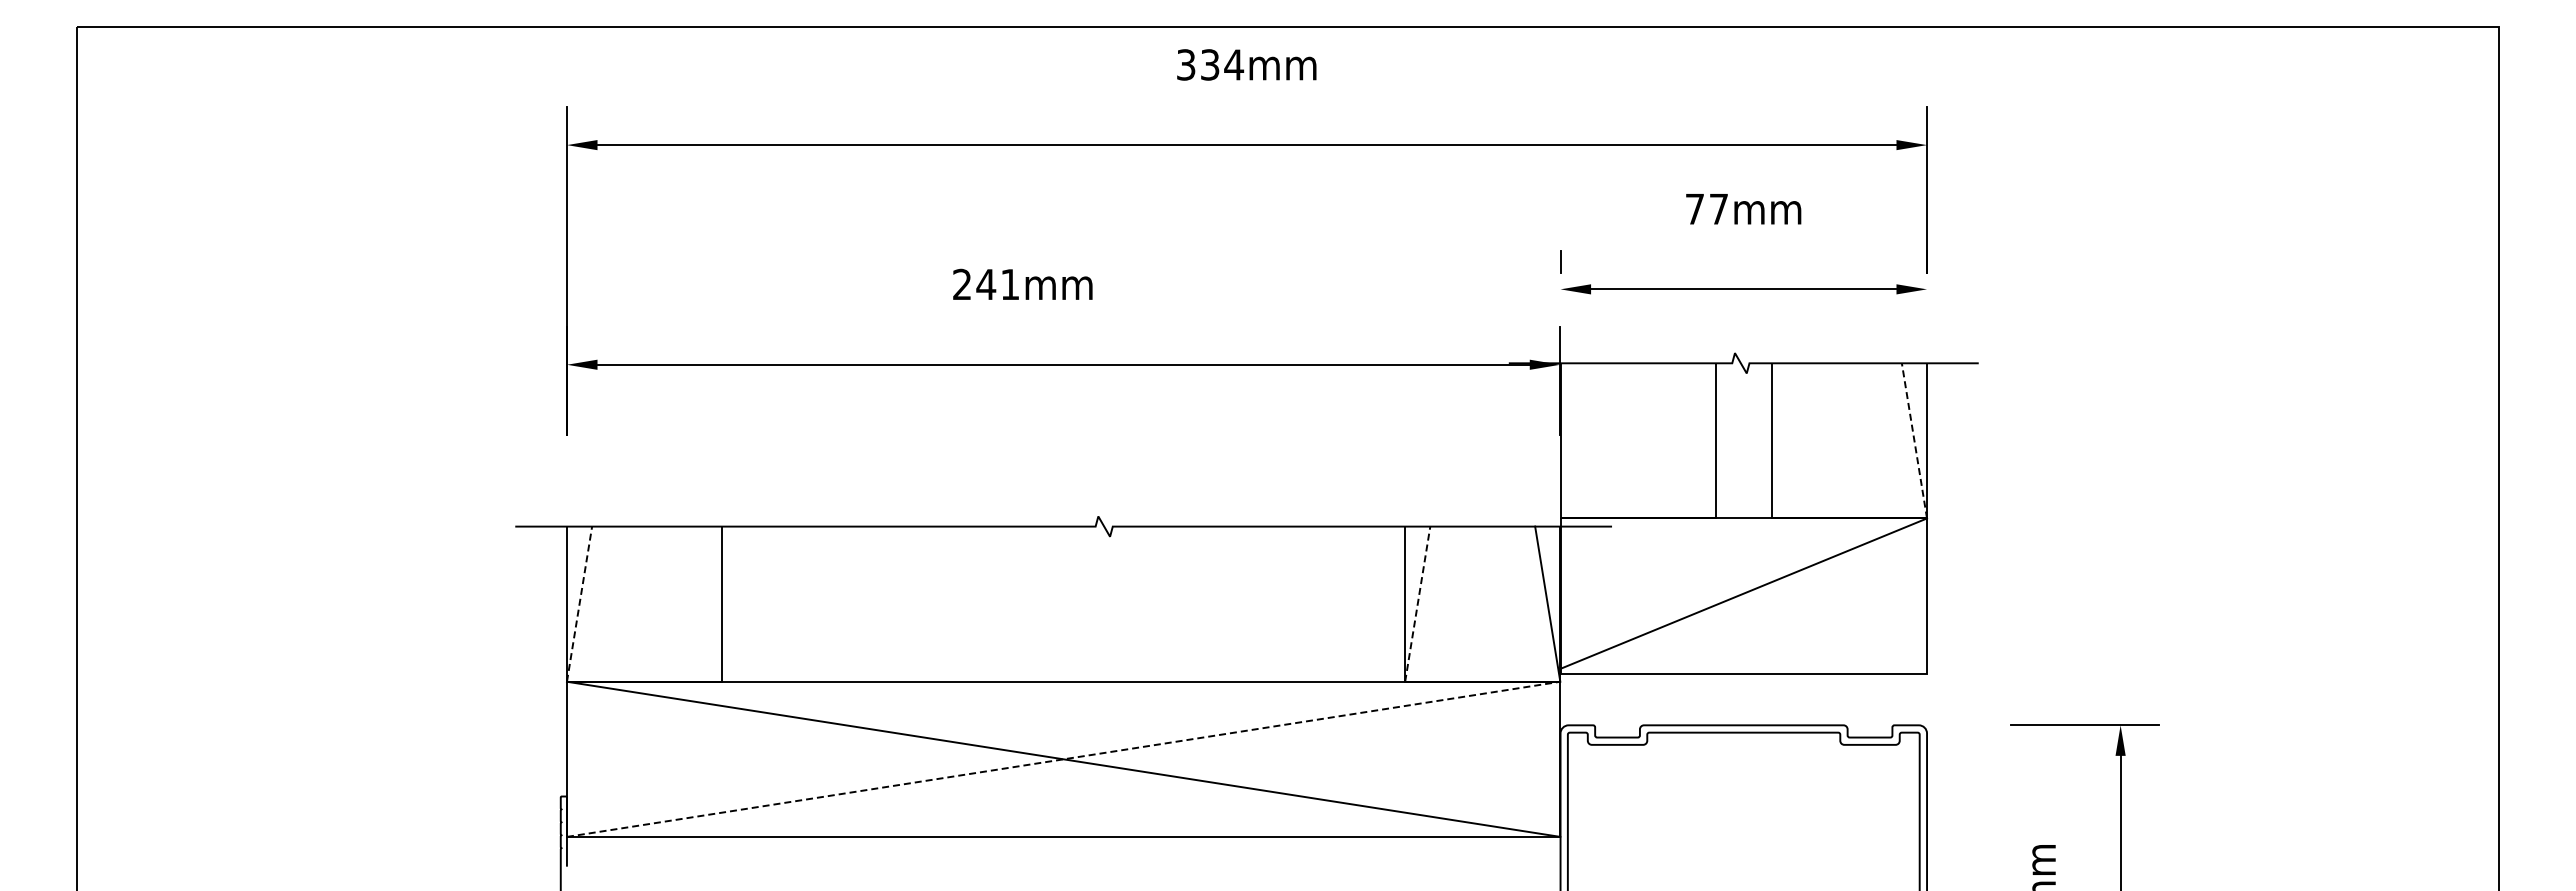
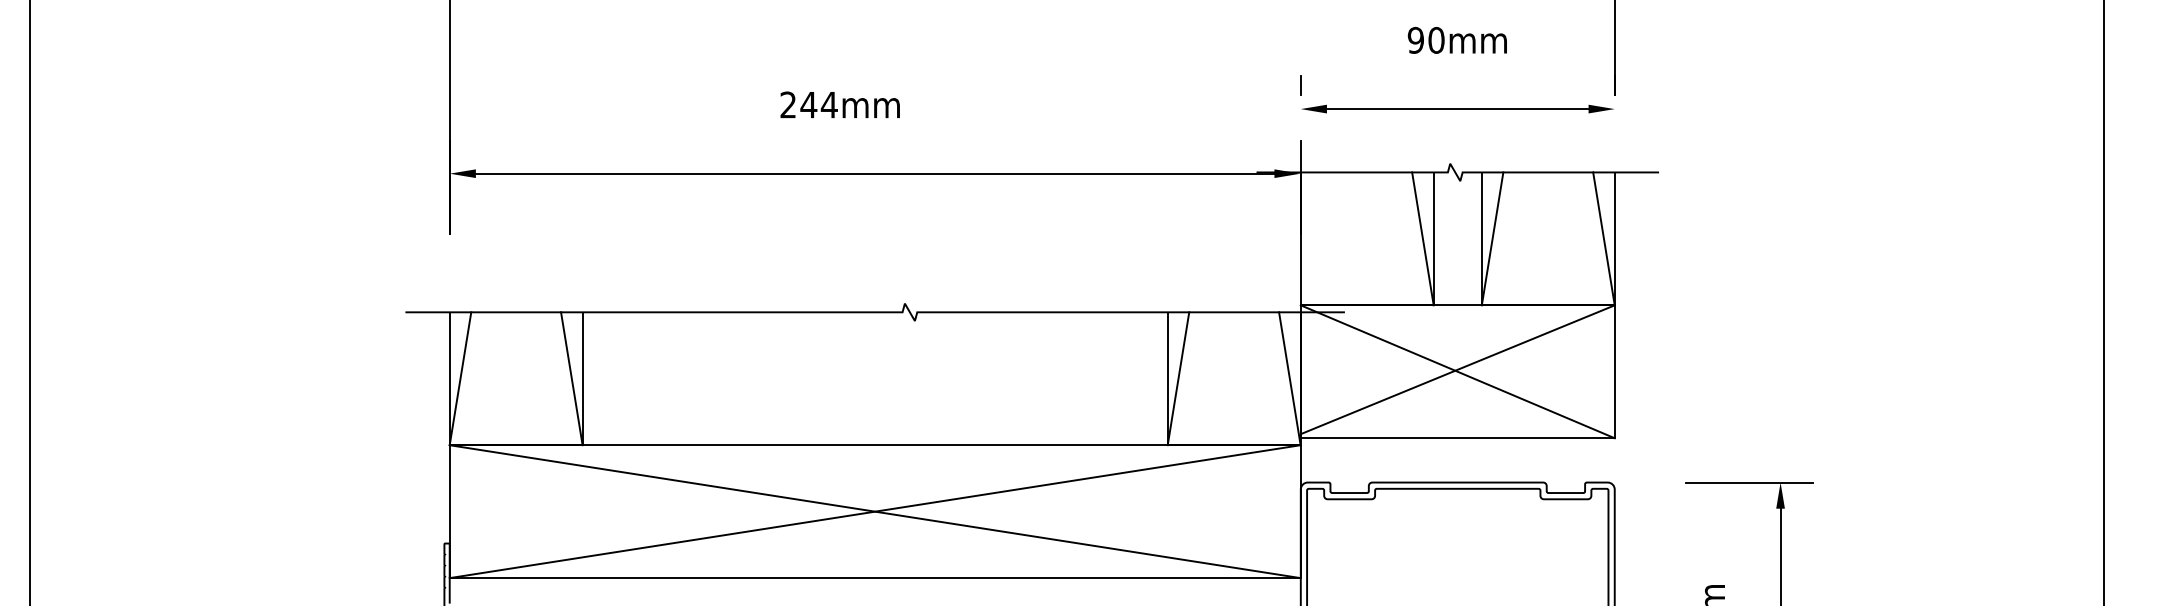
text: (1706, 208) -> (1425, 39), 77mm -> 90mm
text: (1010, 284) -> (829, 104), 241mm -> 244mm
line: (1702, 440) -> (1422, 238), added
line: (1784, 440) -> (1492, 238), added
line: (1914, 440) -> (1604, 238), dashed -> solid
line: (1743, 595) -> (1457, 371), added
line: (709, 603) -> (571, 378), added
line: (579, 604) -> (460, 379), dashed -> solid
line: (1417, 604) -> (1178, 379), dashed -> solid
line: (1063, 759) -> (875, 511), dashed -> solid

